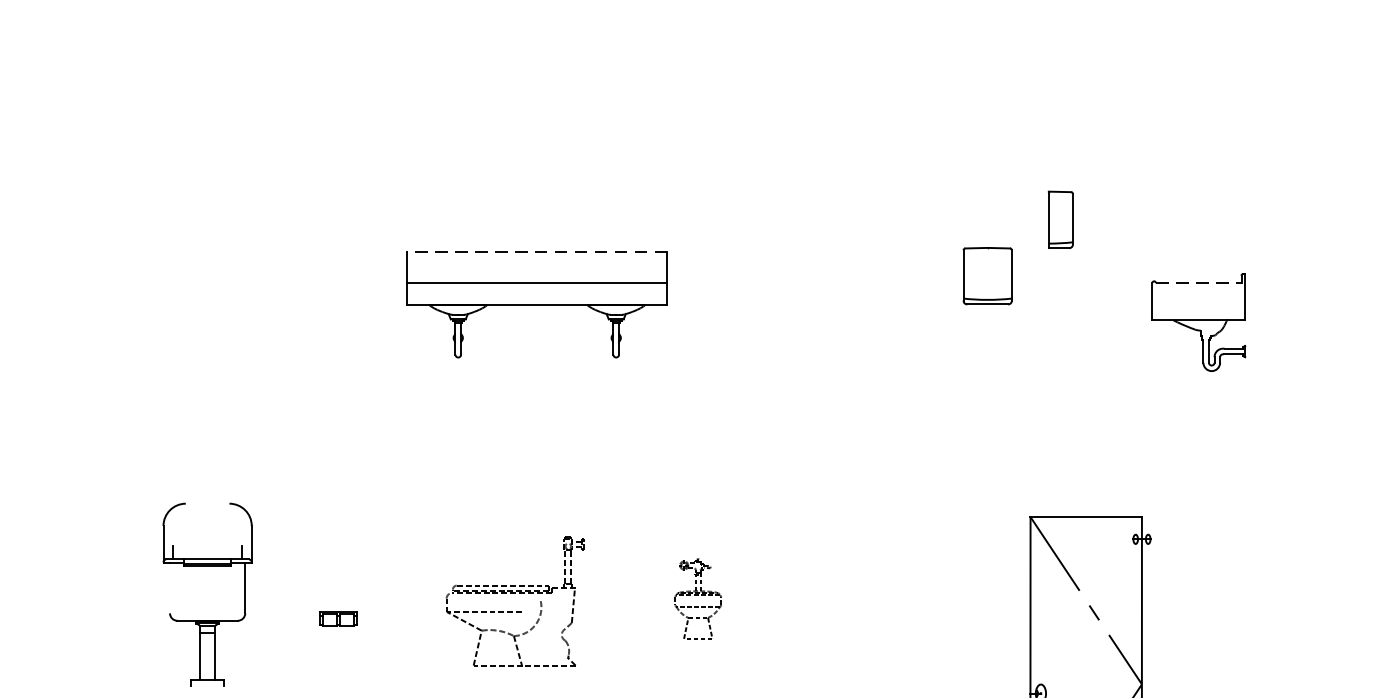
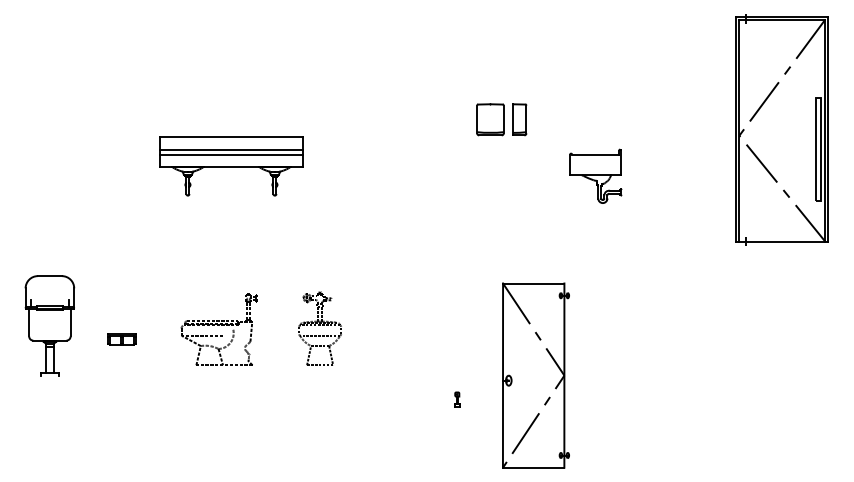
line: (537, 251) -> (231, 137), dashed -> solid
line: (537, 273) -> (231, 149), added
part: (987, 275) -> (490, 119), moved
line: (1198, 282) -> (595, 154), dashed -> solid
line: (206, 504) -> (49, 276), added
line: (170, 587) -> (29, 322), added
part: (697, 598) -> (319, 328), size x1.67
part: (337, 618) -> (121, 339), size x1.43

